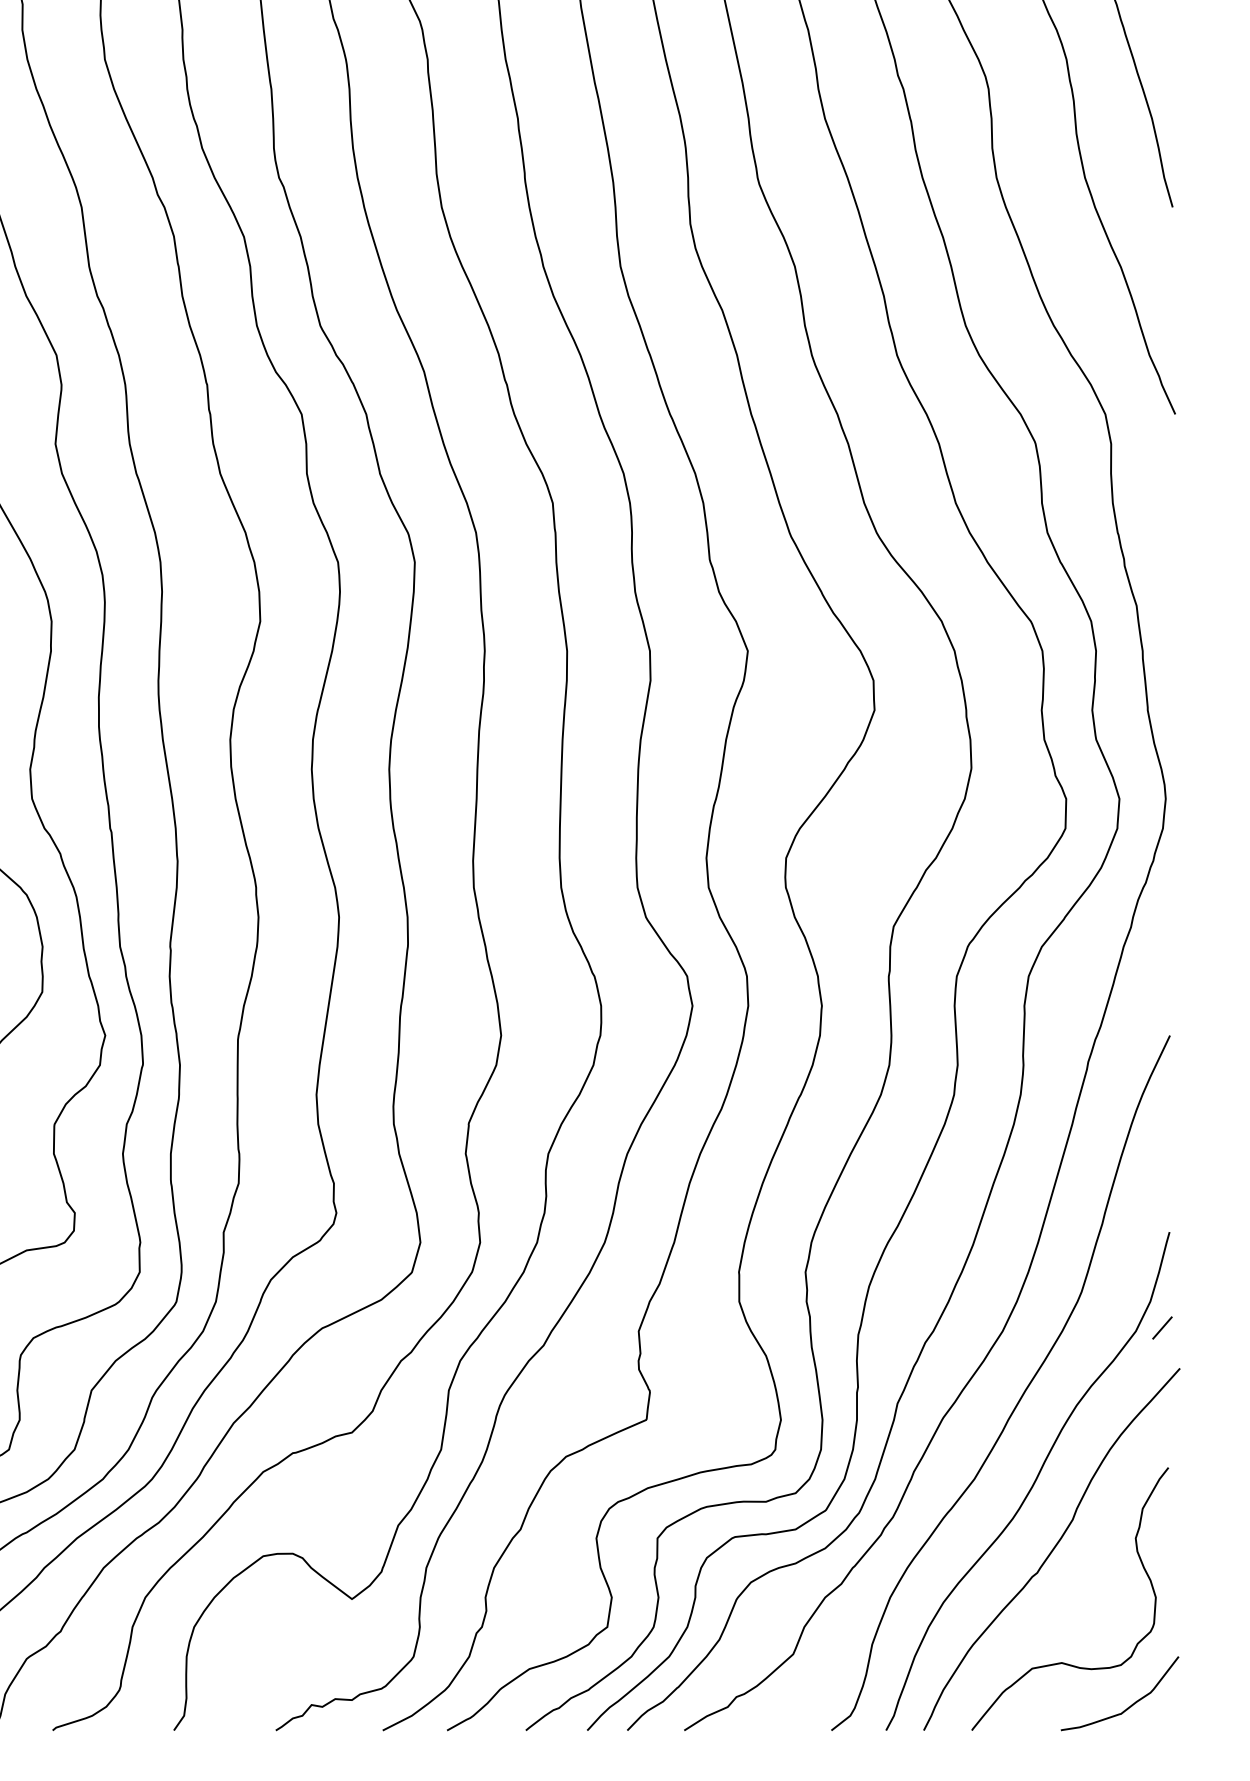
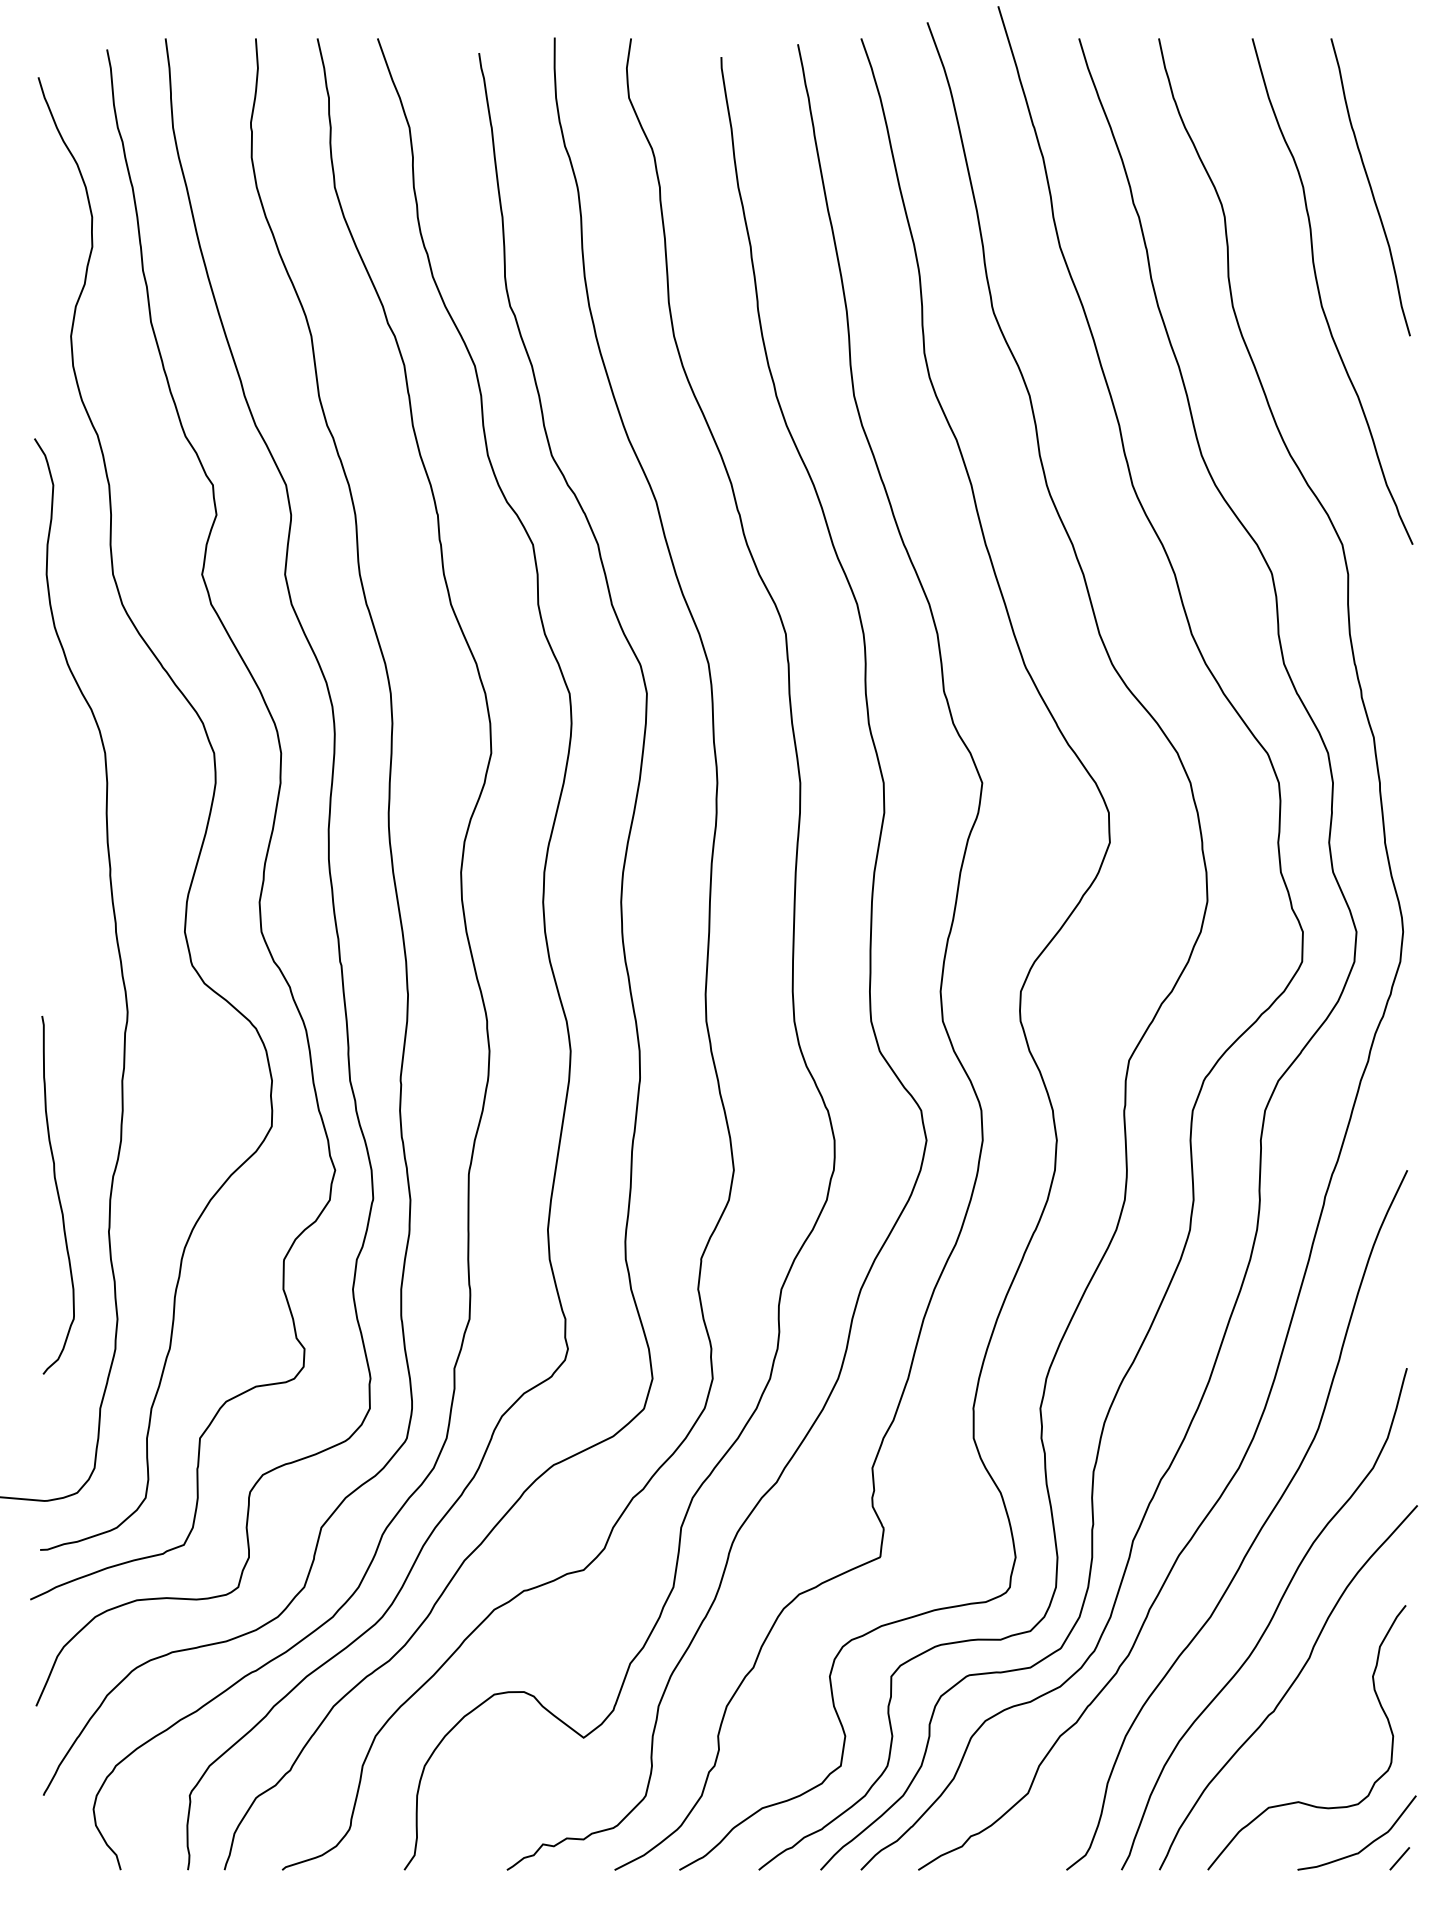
line: (1162, 1327) -> (1399, 1858), moved

